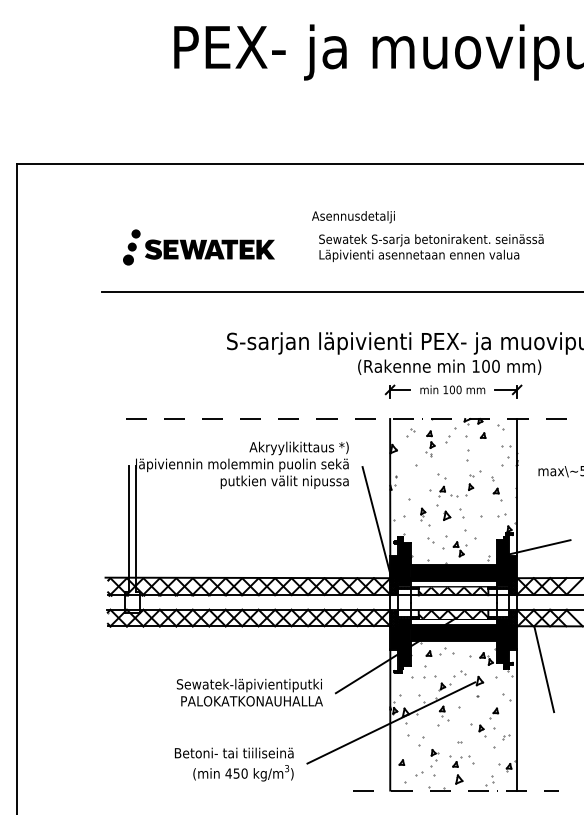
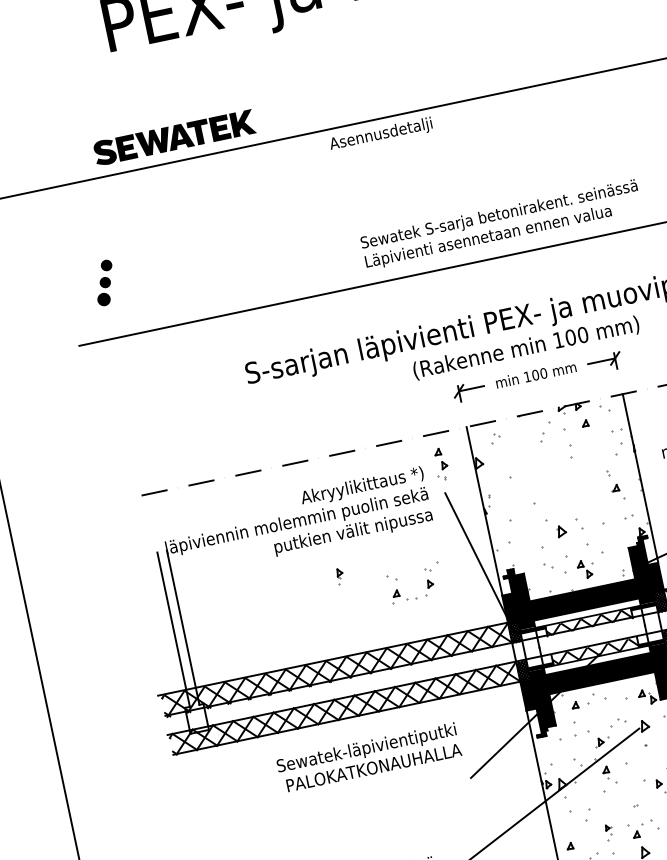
text: (353, 217) -> (381, 135), moved
text: (431, 248) -> (501, 225), moved
part: (209, 249) -> (173, 137), moved
part: (430, 443) -> (441, 463), moved
part: (468, 484) -> (426, 581), moved
part: (423, 514) -> (340, 576), moved
text: (249, 692) -> (368, 757), moved
part: (434, 758) -> (609, 832), size x0.7

